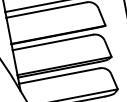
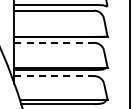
line: (53, 42) -> (54, 42), solid -> dashed
line: (59, 76) -> (54, 76), solid -> dashed

